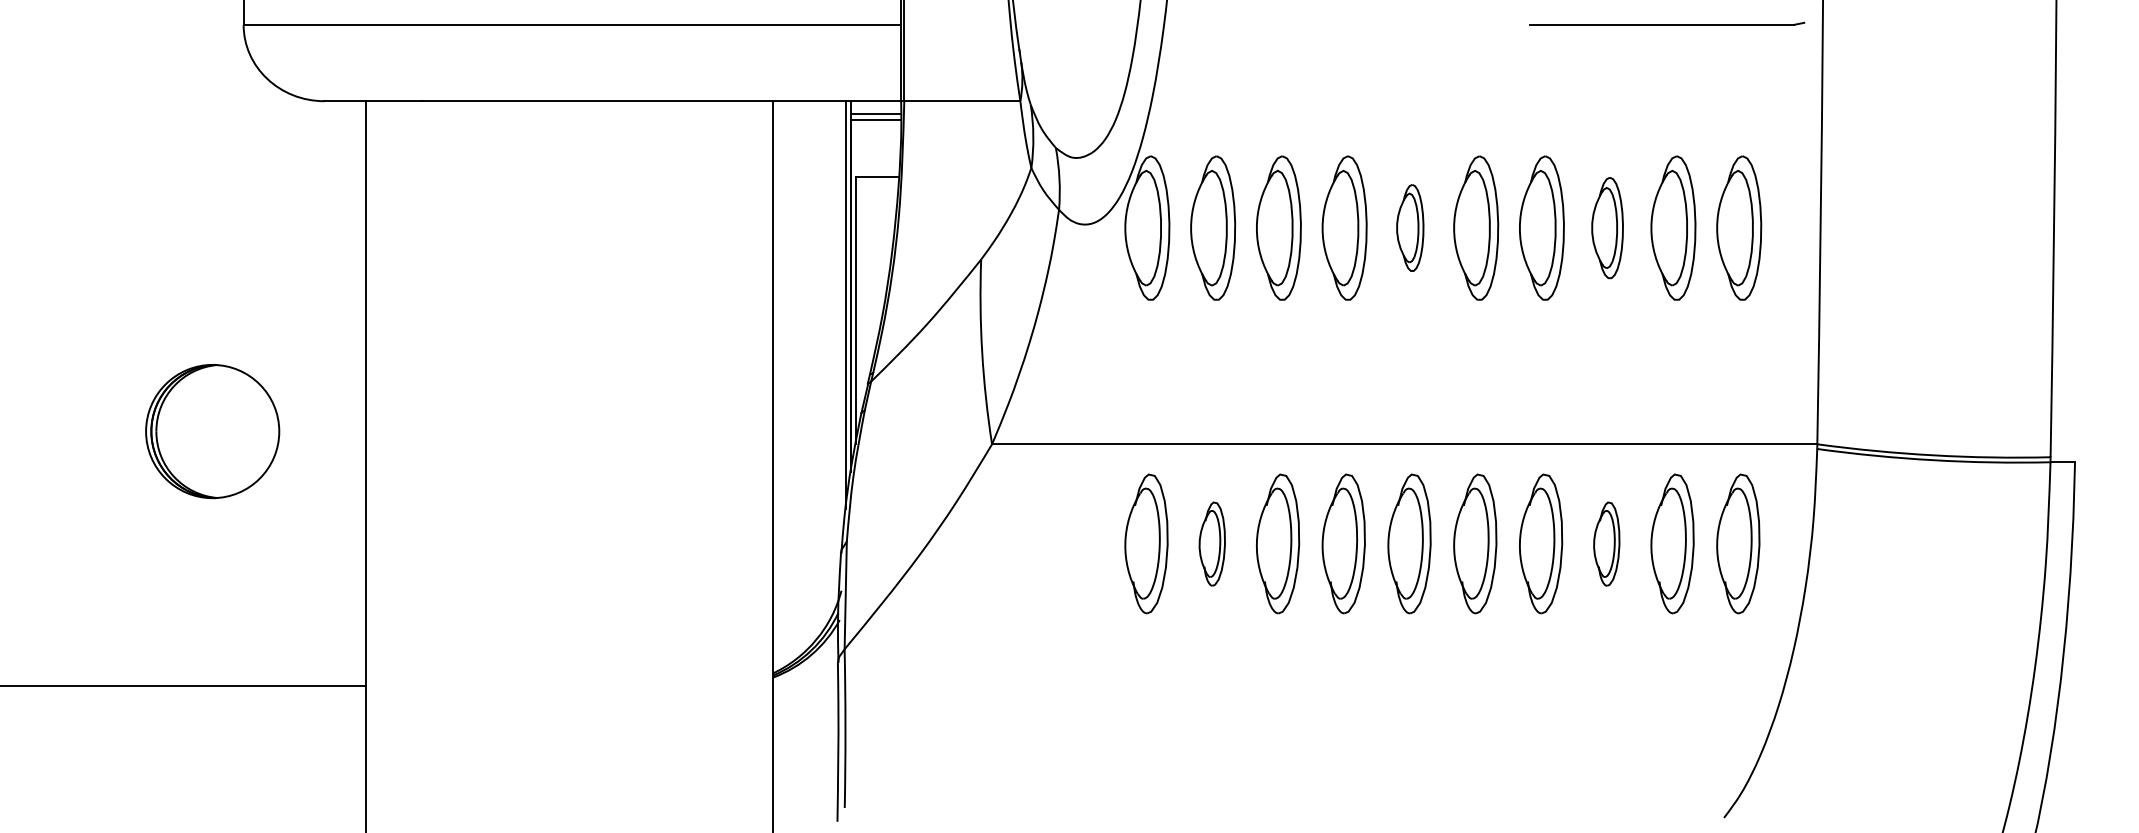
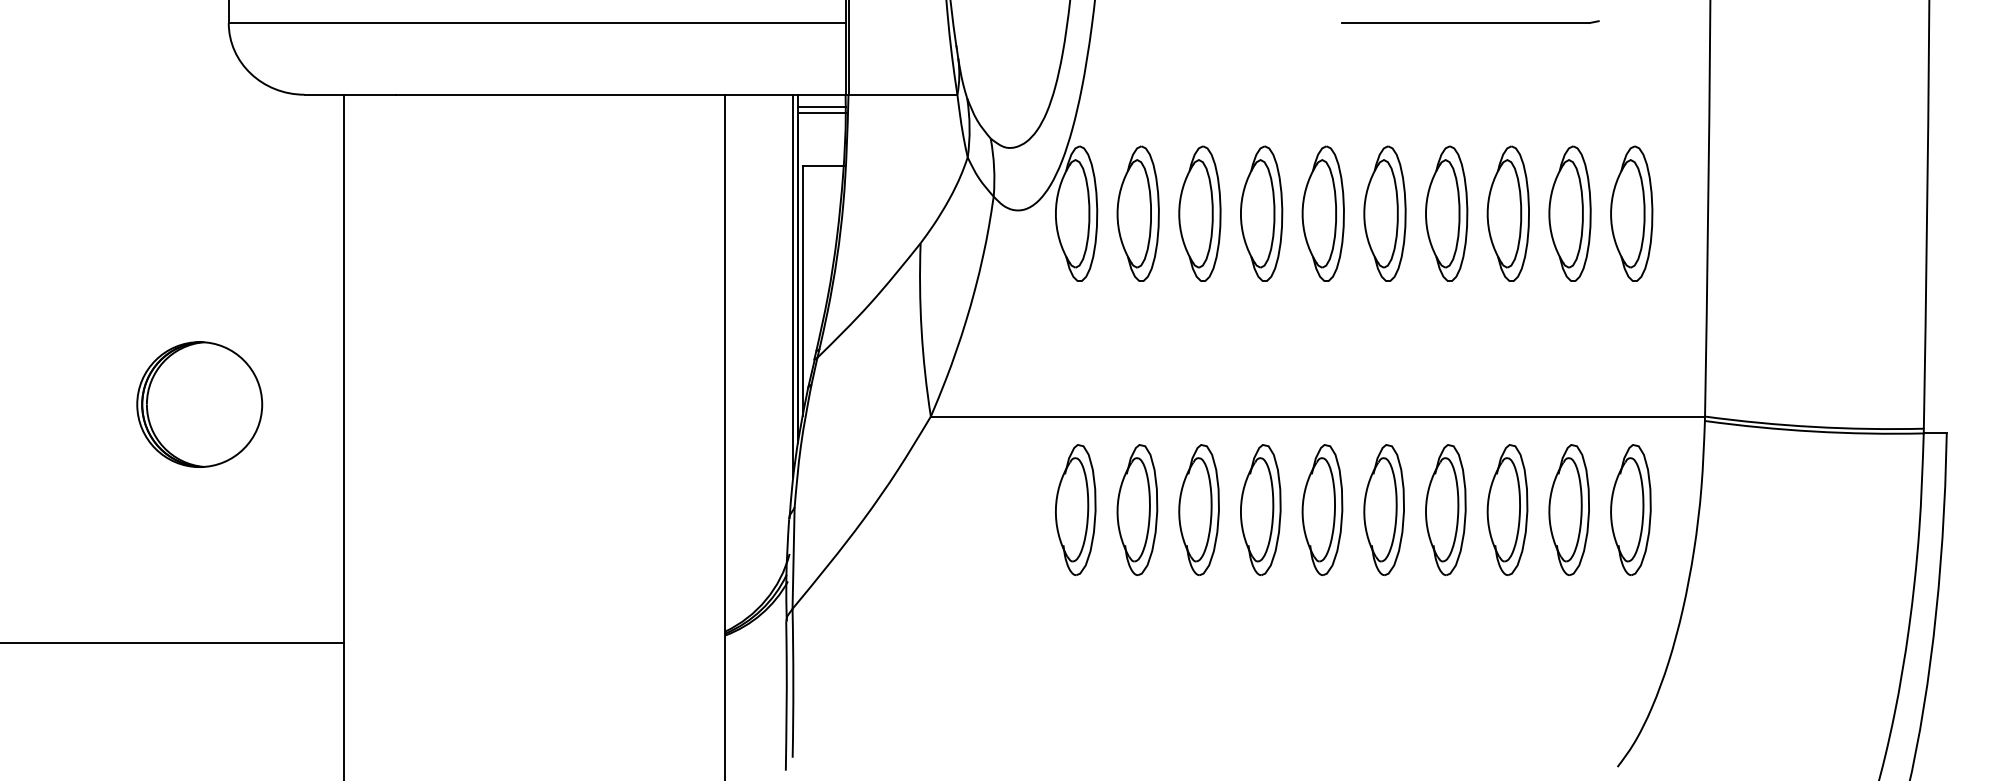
part: (1667, 23) -> (1470, 21), moved
part: (1409, 227) -> (1322, 213), size x1.67
part: (1606, 227) -> (1507, 213), size x1.43
part: (1212, 544) -> (1137, 510), size x1.67
part: (1606, 544) -> (1507, 510), size x1.67

